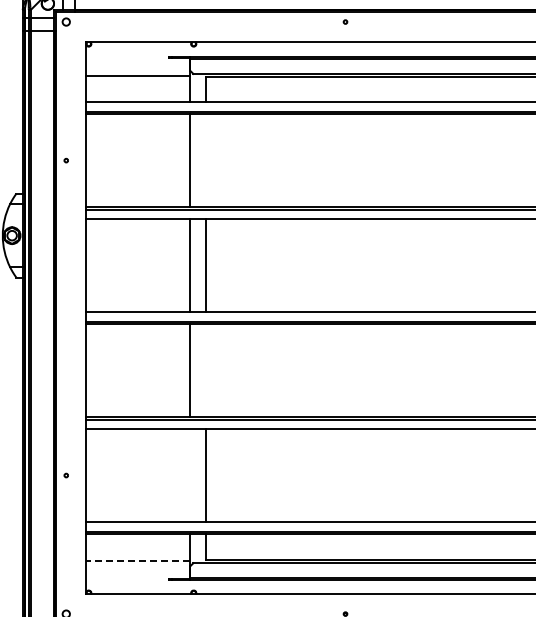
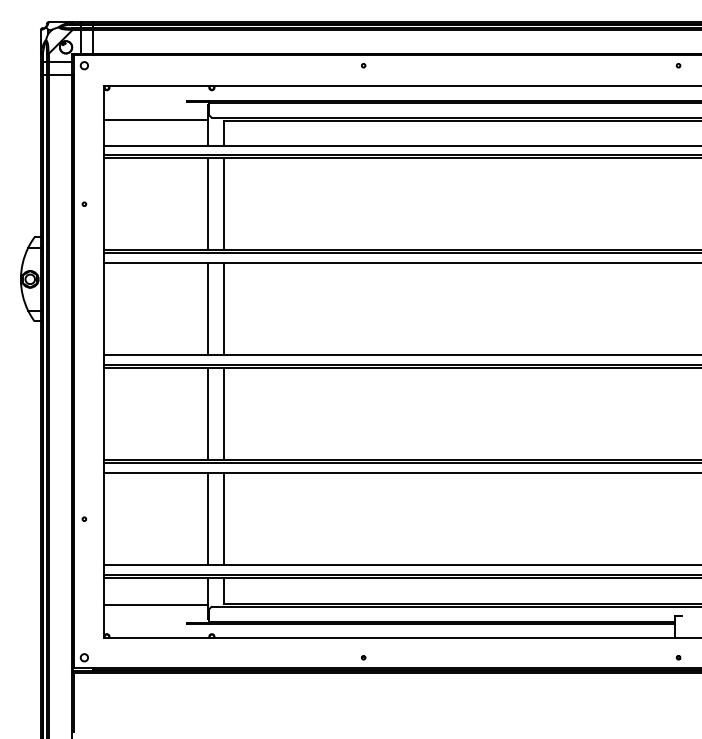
line: (205, 160) -> (223, 204), added
line: (205, 370) -> (223, 414), added
line: (190, 475) -> (208, 519), added
line: (138, 560) -> (156, 604), dashed -> solid

